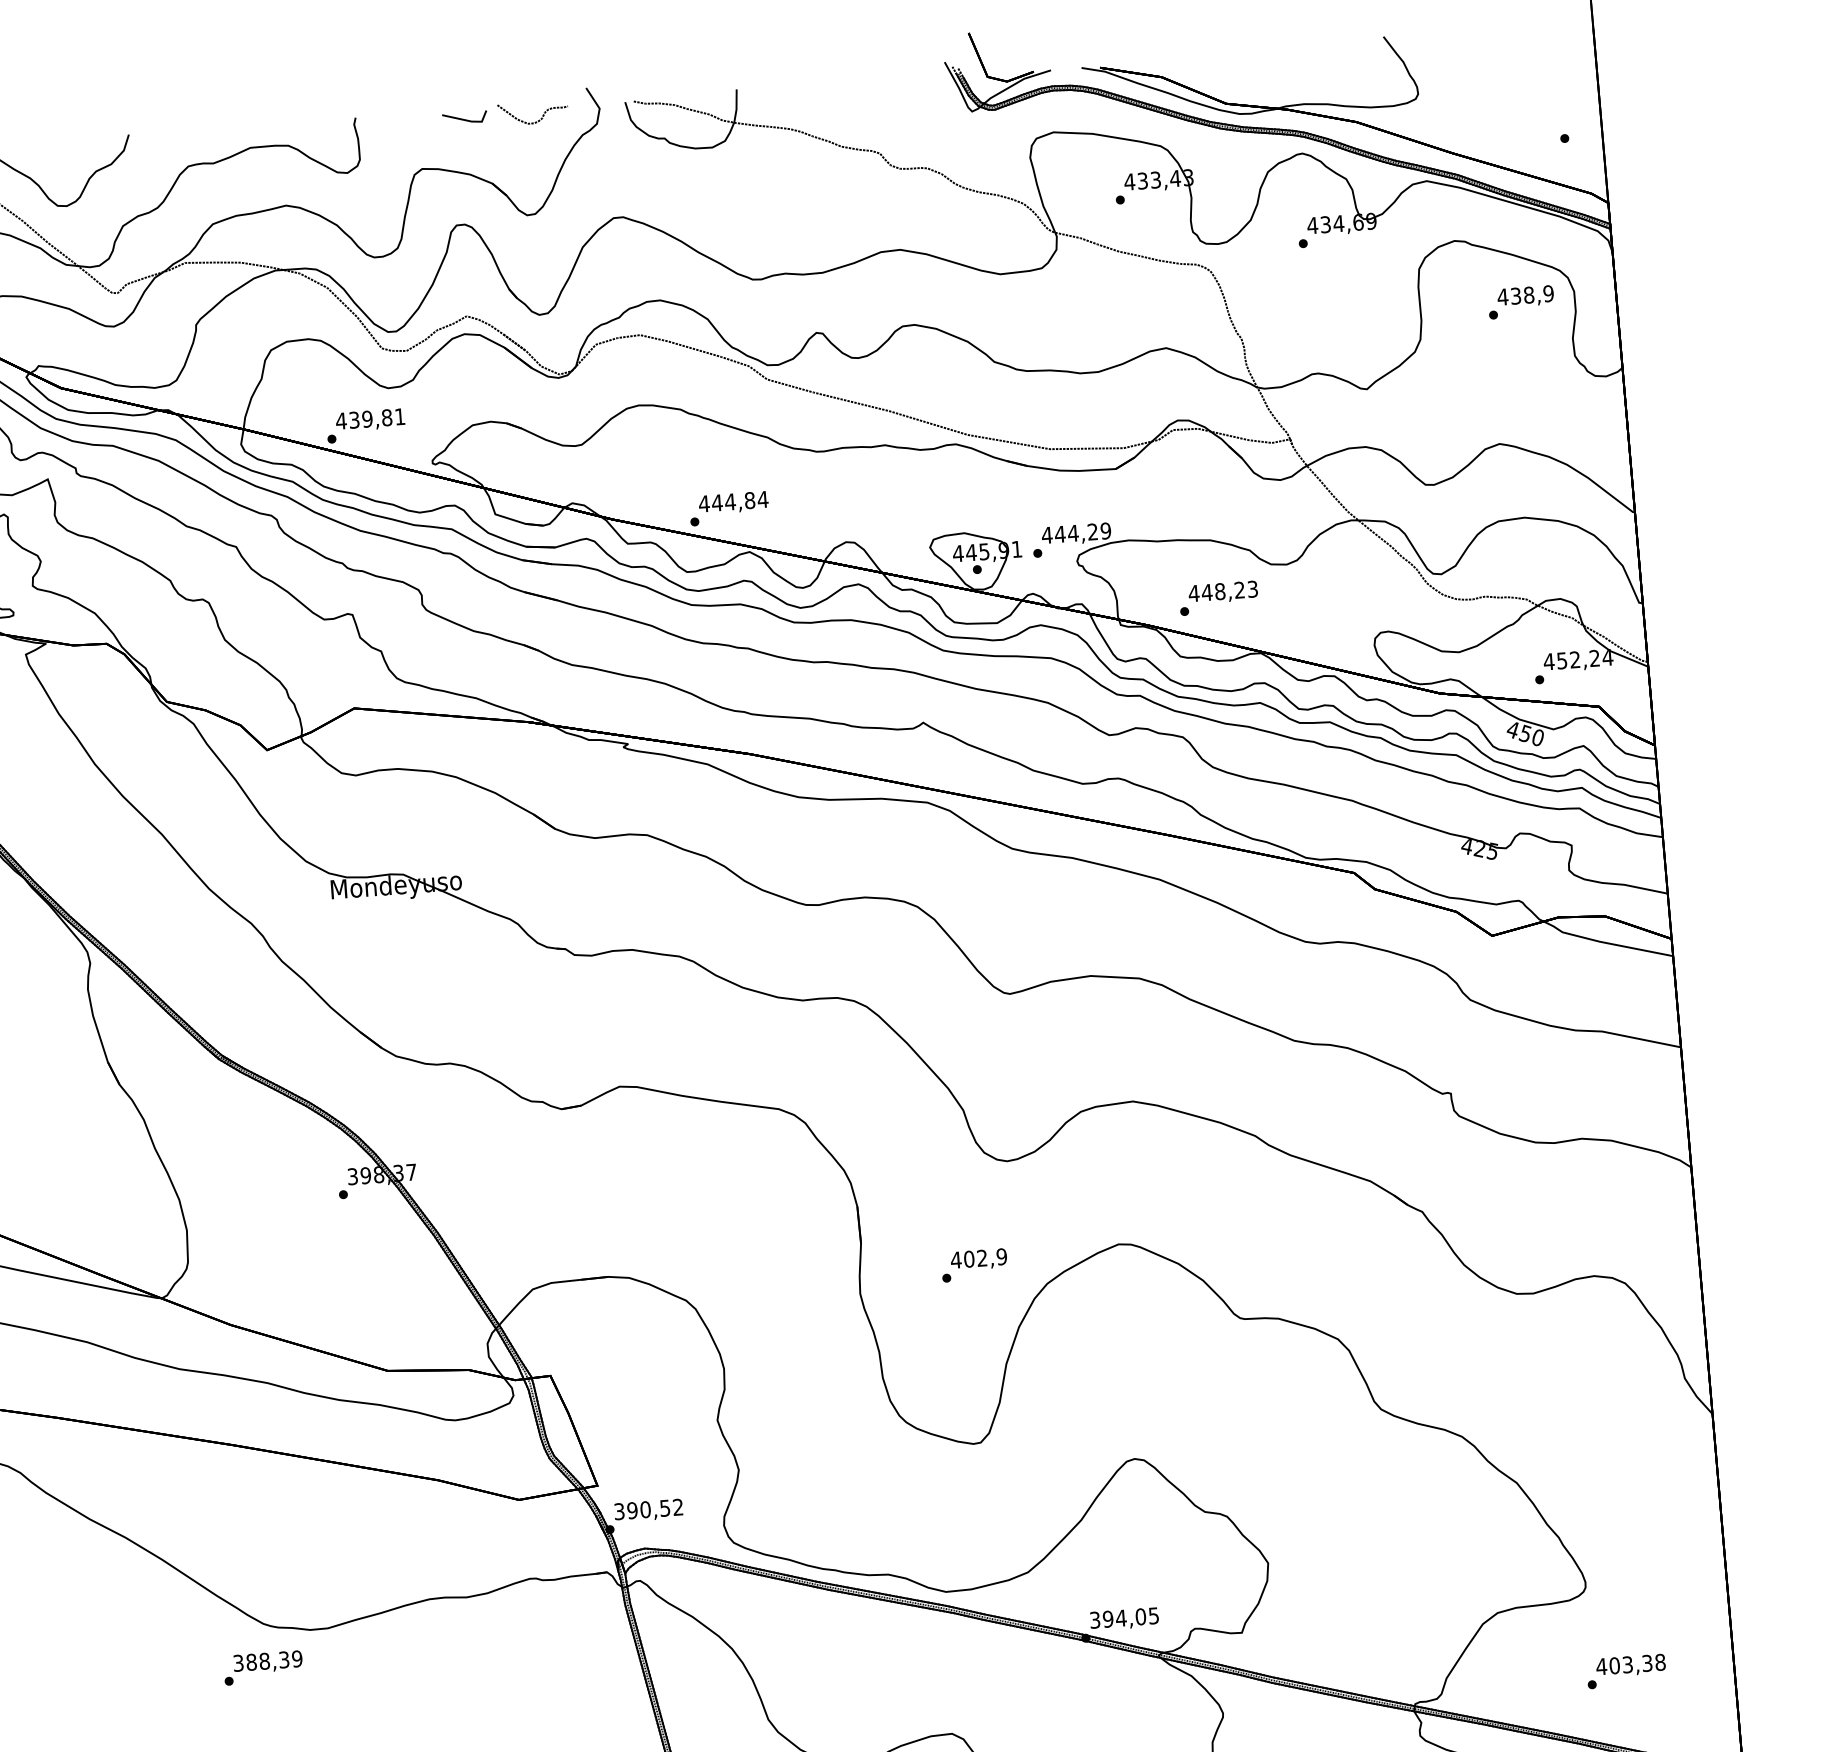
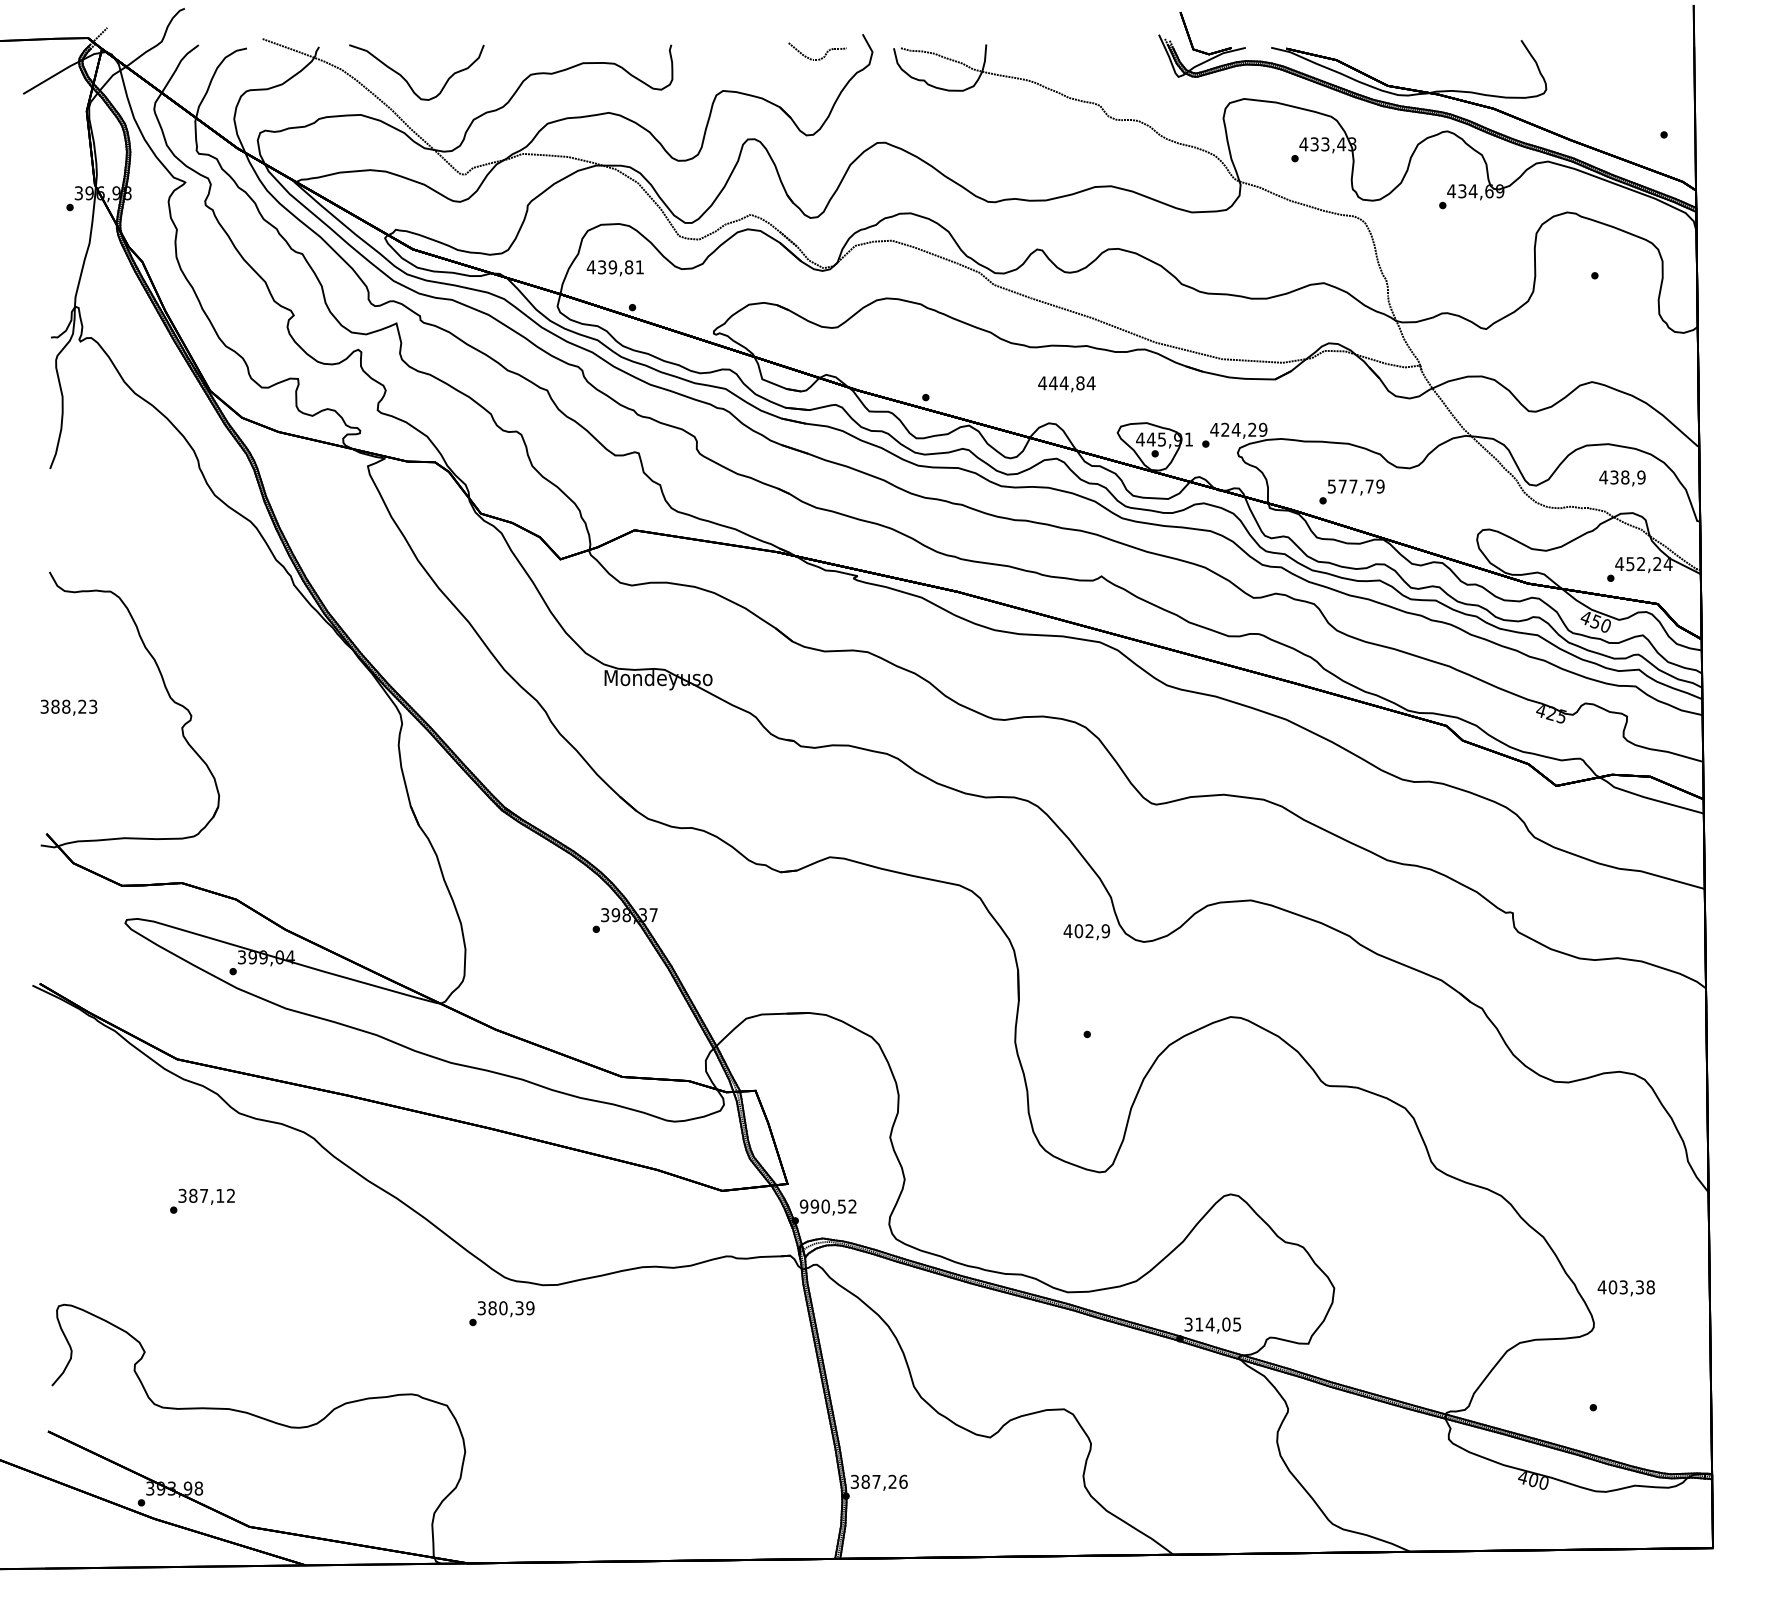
line: (464, 119) -> (760, 52), removed
text: (1525, 296) -> (1622, 478), moved
text: (369, 420) -> (614, 268), moved
text: (733, 503) -> (1066, 384), moved
text: (1060, 533) -> (1225, 429), 444,29 -> 424,29
text: (1222, 591) -> (1355, 486), 448,23 -> 577,79
text: (978, 1260) -> (1086, 932), moved
text: (618, 1511) -> (803, 1206), 390,52 -> 990,52
text: (1108, 1619) -> (1199, 1324), 394,05 -> 314,05
text: (264, 1660) -> (503, 1307), 388,39 -> 380,39
text: (1629, 1666) -> (1625, 1288), moved

